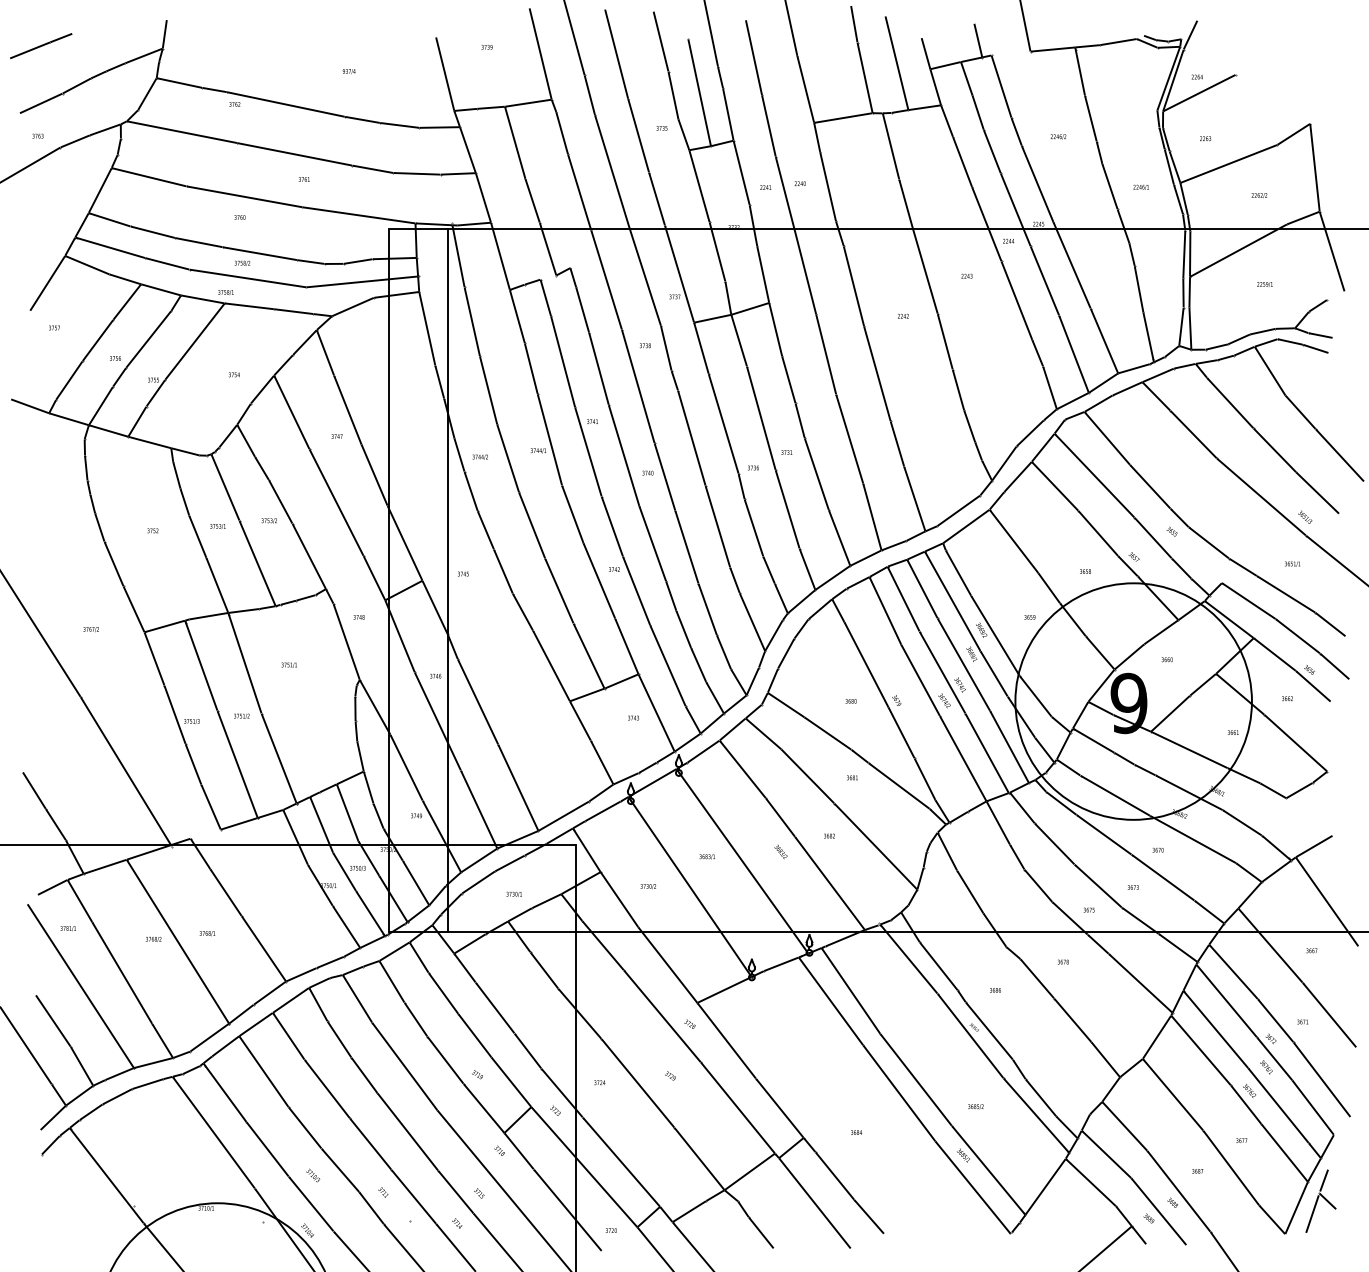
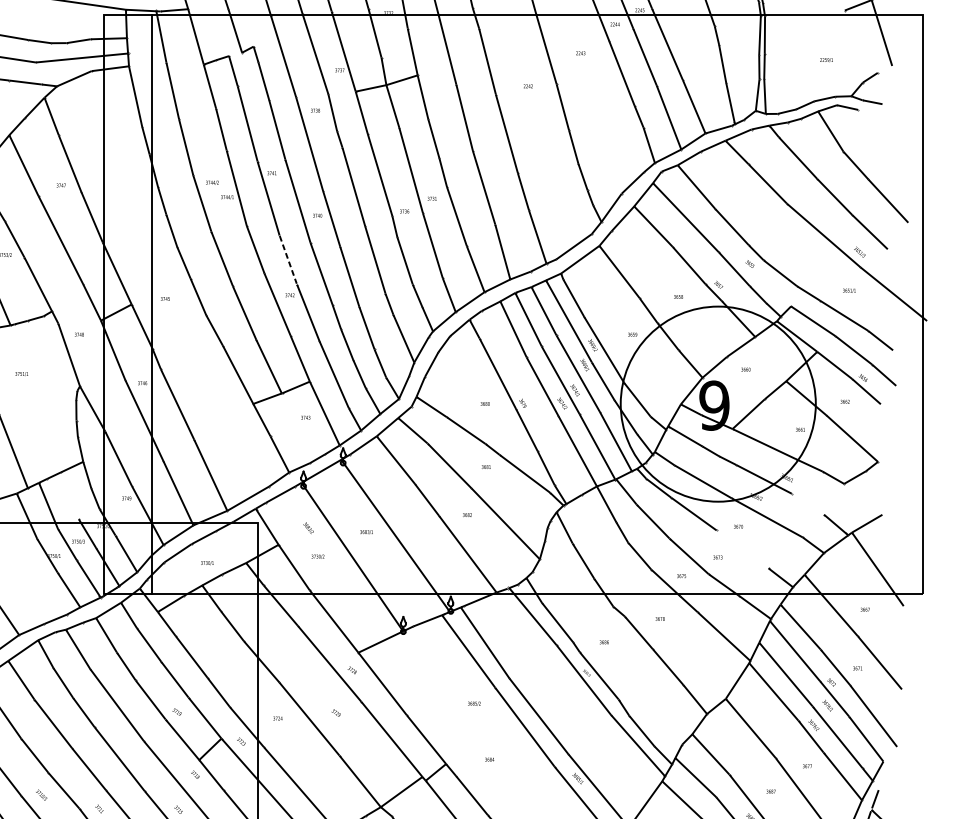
line: (1238, 250) -> (804, 32), removed
line: (1315, 348) -> (868, 112), removed
text: (479, 456) -> (211, 182), moved
line: (612, 526) -> (288, 259), solid -> dashed
line: (347, 812) -> (69, 495), removed
line: (1241, 822) -> (807, 503), removed
text: (780, 851) -> (308, 527), moved
line: (1162, 877) -> (742, 549), removed
text: (975, 1106) -> (473, 703), moved

